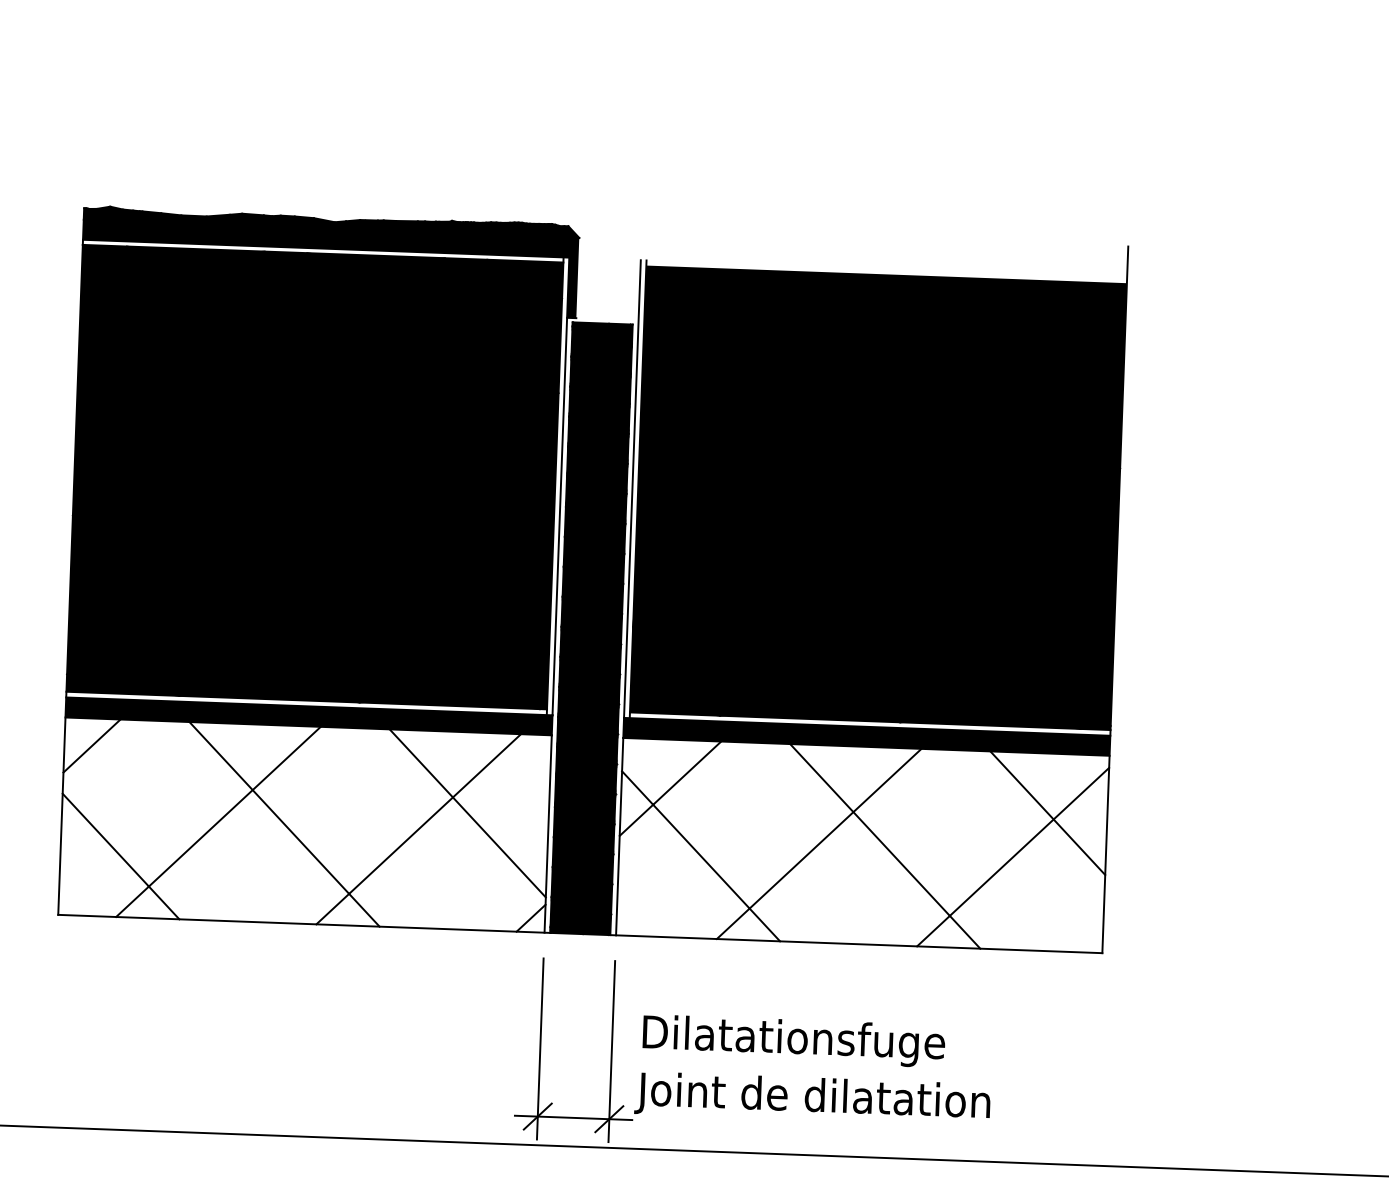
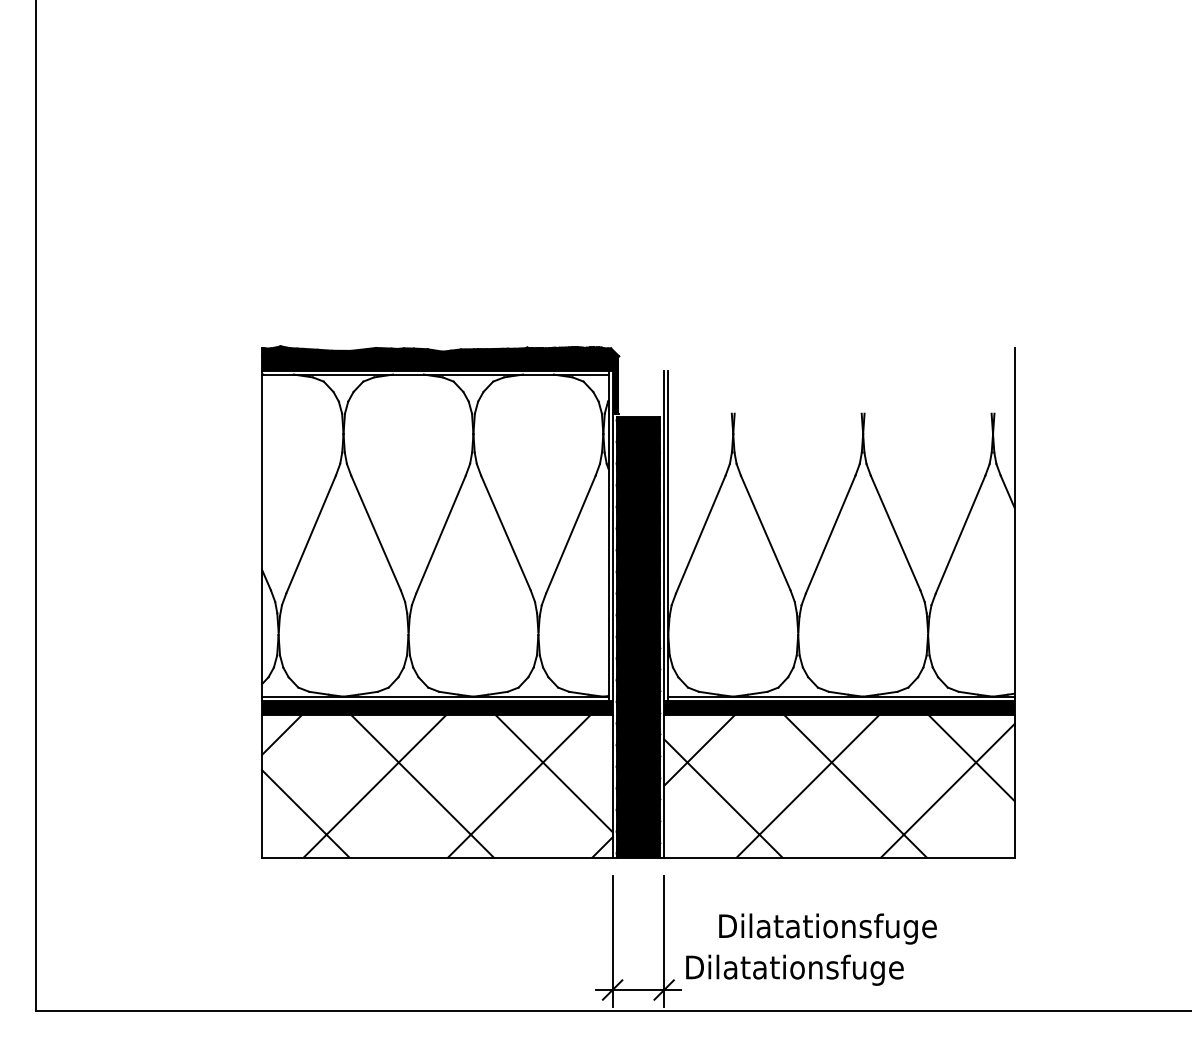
fill: (315, 476) -> (435, 535), removed
fill: (878, 497) -> (841, 535), removed
text: (793, 1040) -> (827, 928), moved
text: (812, 1098) -> (809, 969), Joint de dilatation -> Dilatationsfuge

